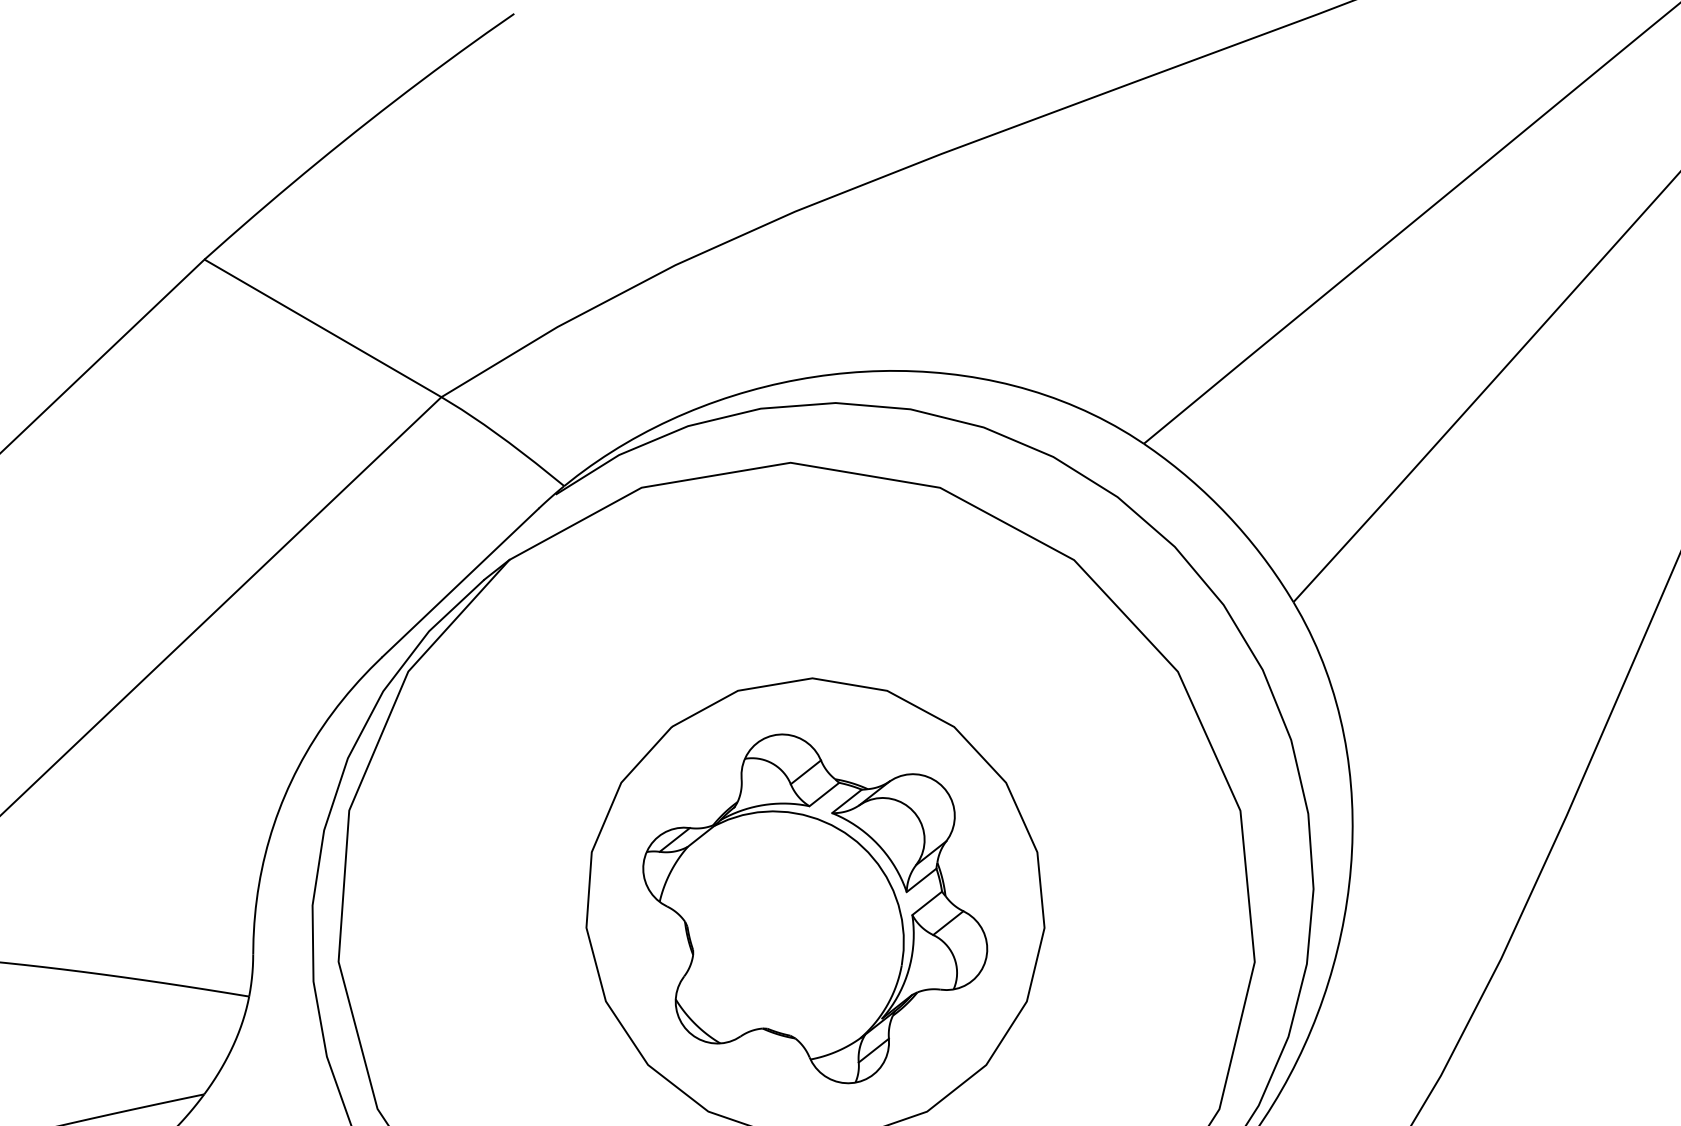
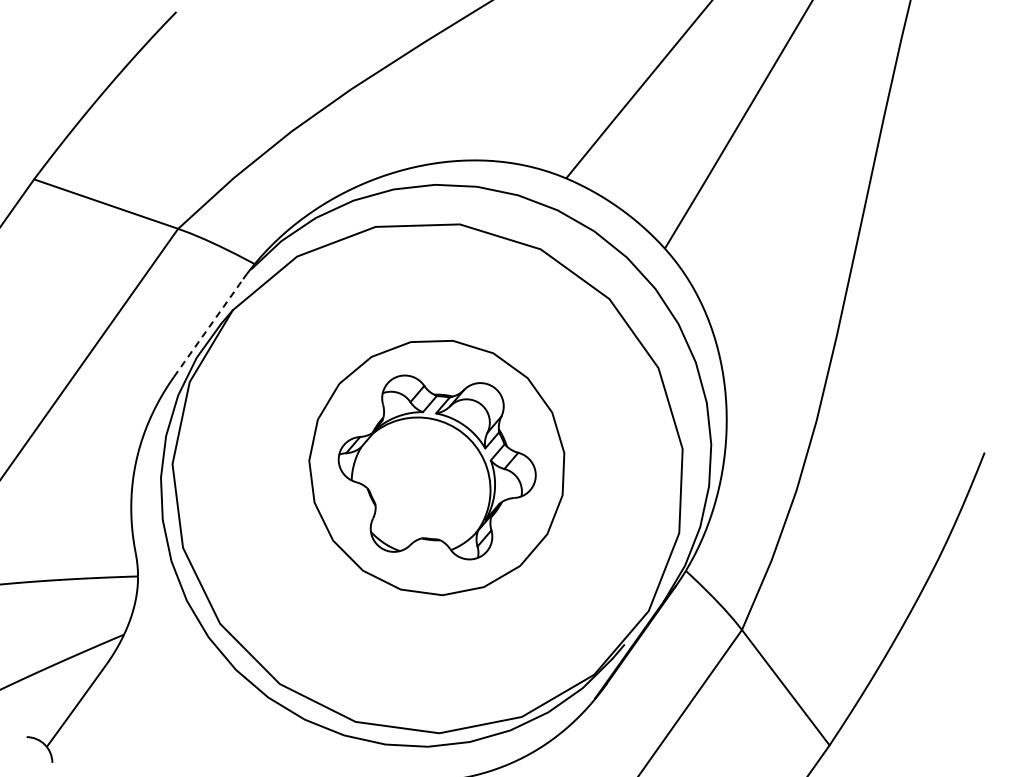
line: (460, 583) -> (208, 328), solid -> dashed

